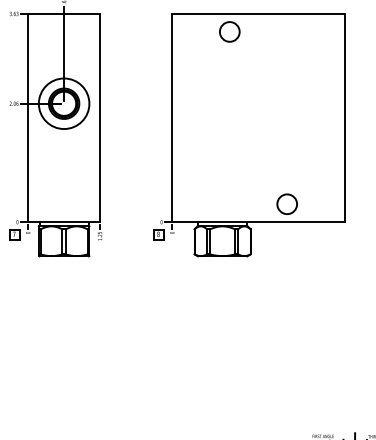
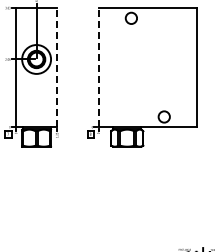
line: (100, 117) -> (57, 67), solid -> dashed
line: (172, 117) -> (98, 67), solid -> dashed

